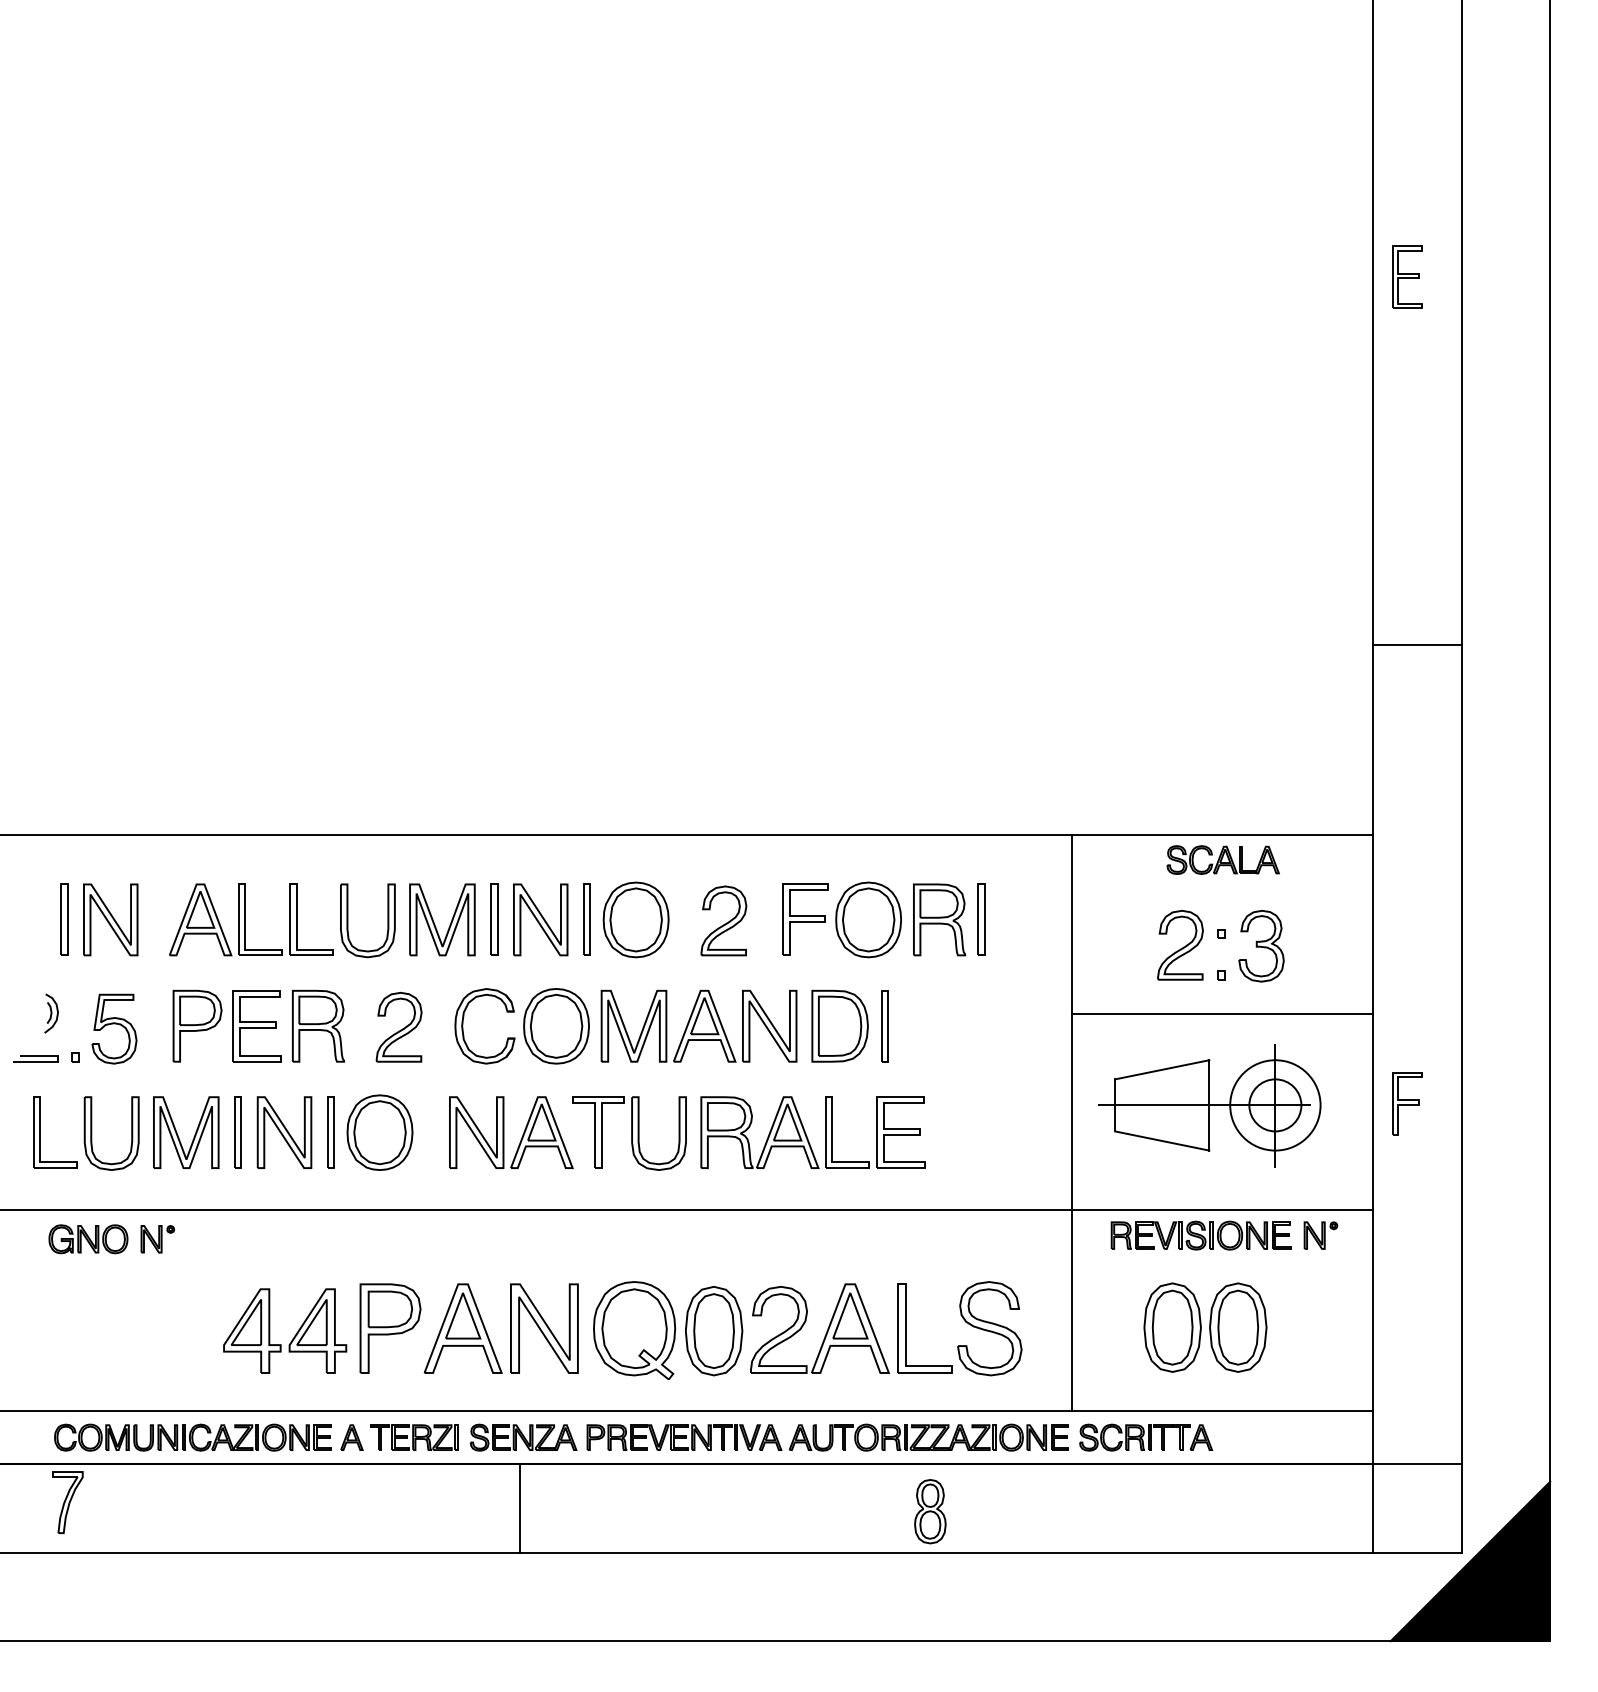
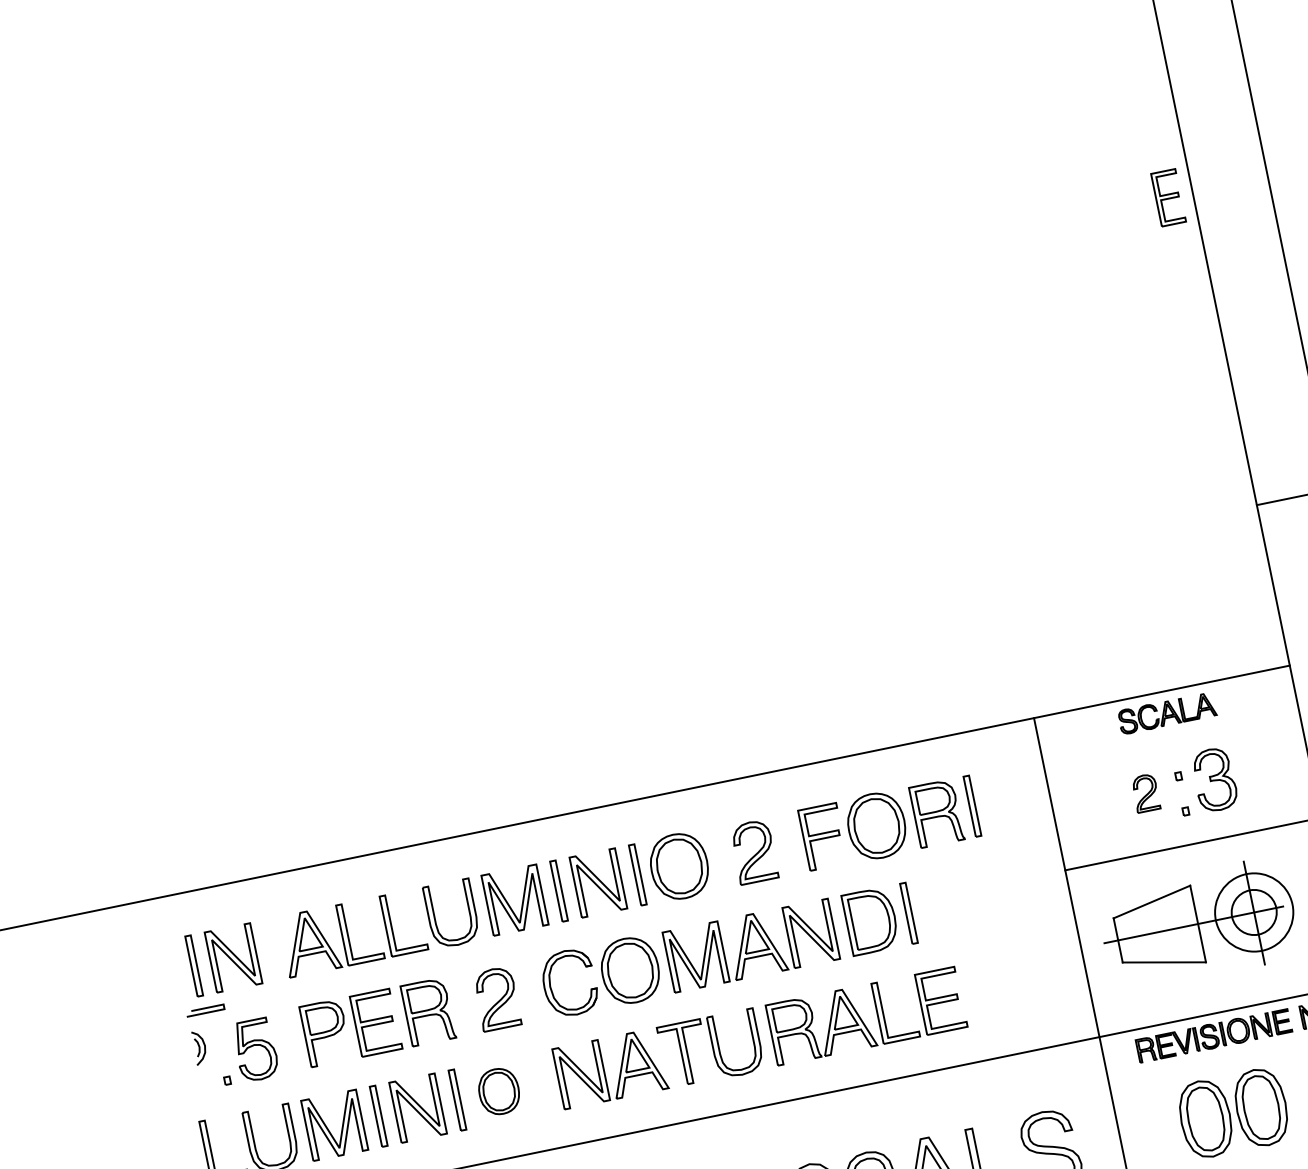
part: (1407, 276) -> (1168, 197), moved
part: (1180, 945) -> (1145, 793), size x0.6
line: (35, 1056) -> (204, 1008), moved
part: (379, 1132) -> (498, 1091), size x0.7

